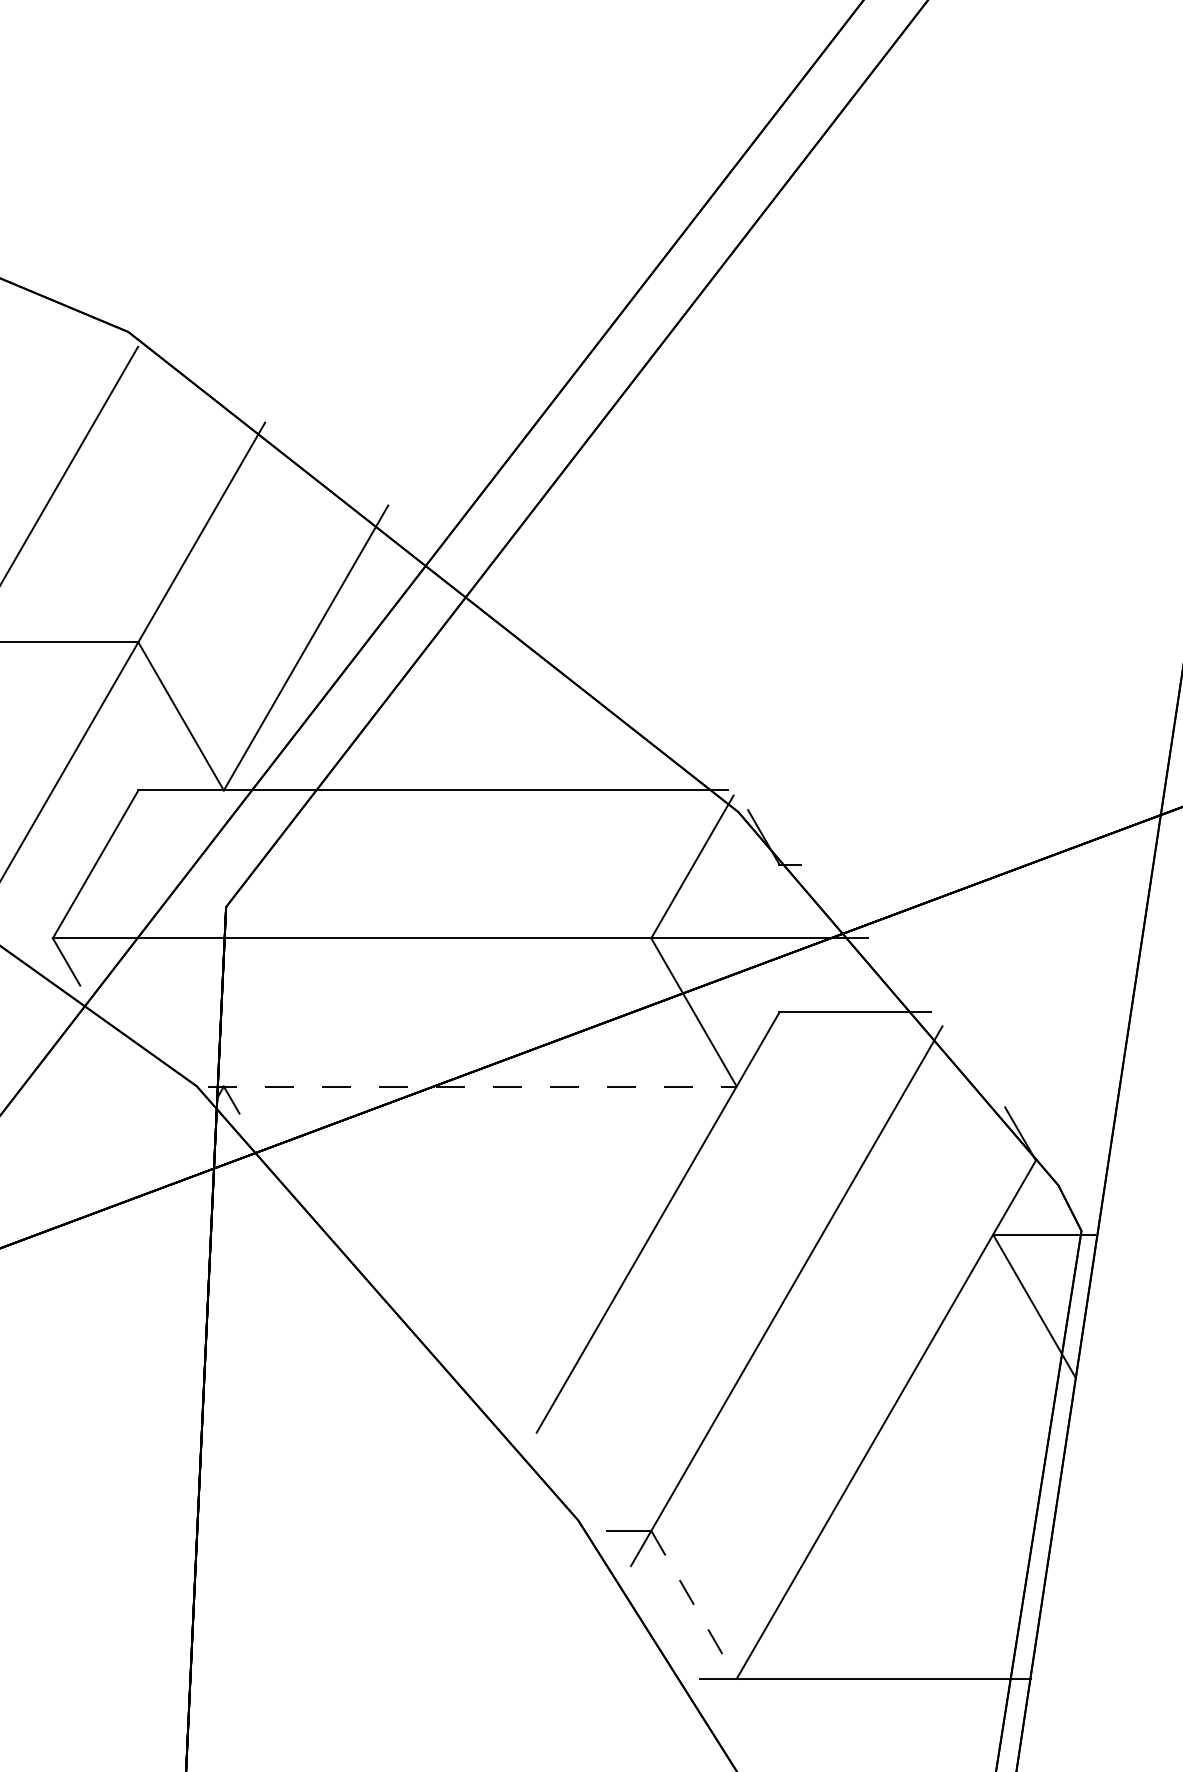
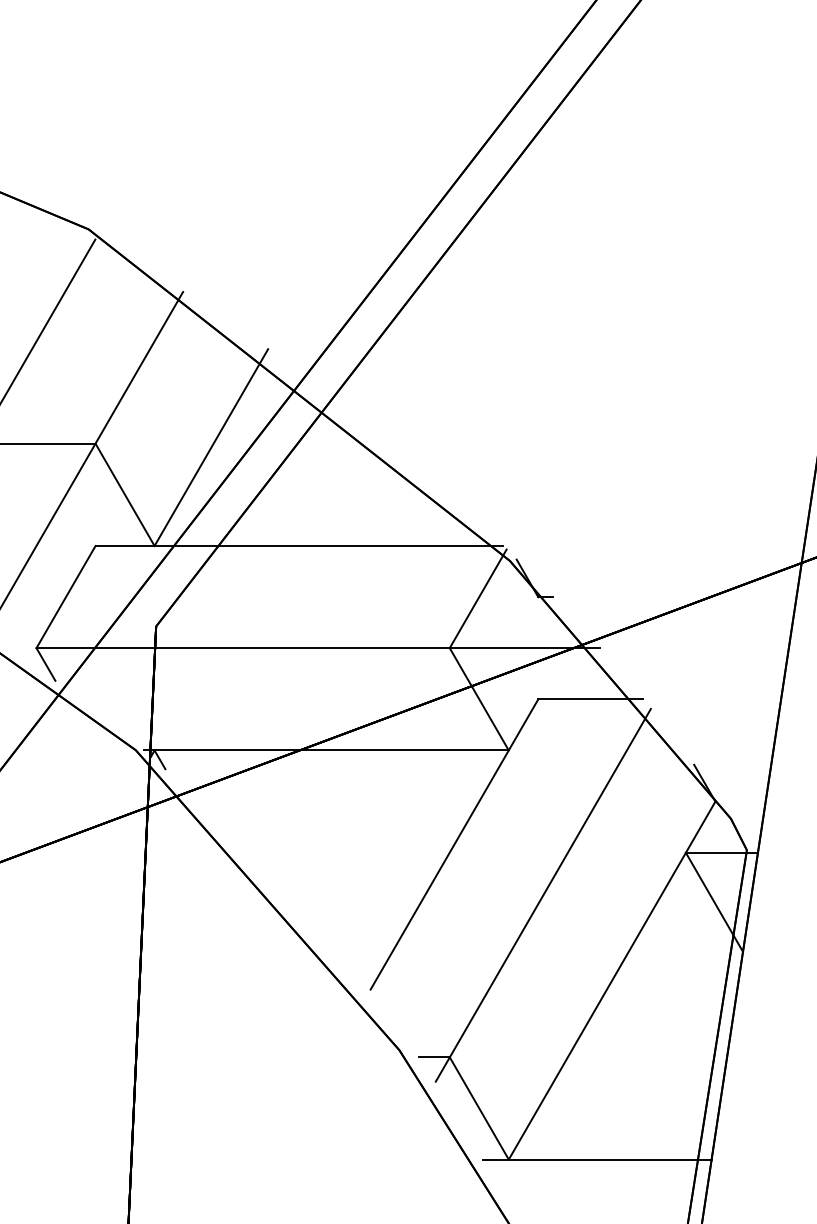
line: (472, 1086) -> (326, 750), dashed -> solid
line: (694, 1604) -> (479, 1108), dashed -> solid

